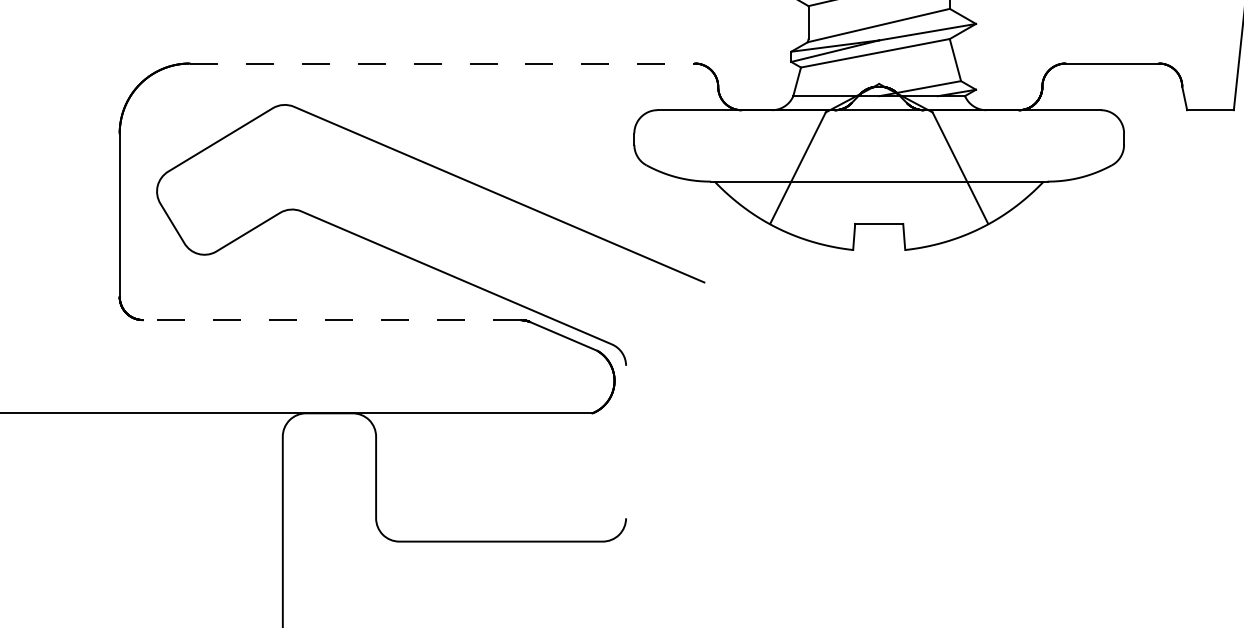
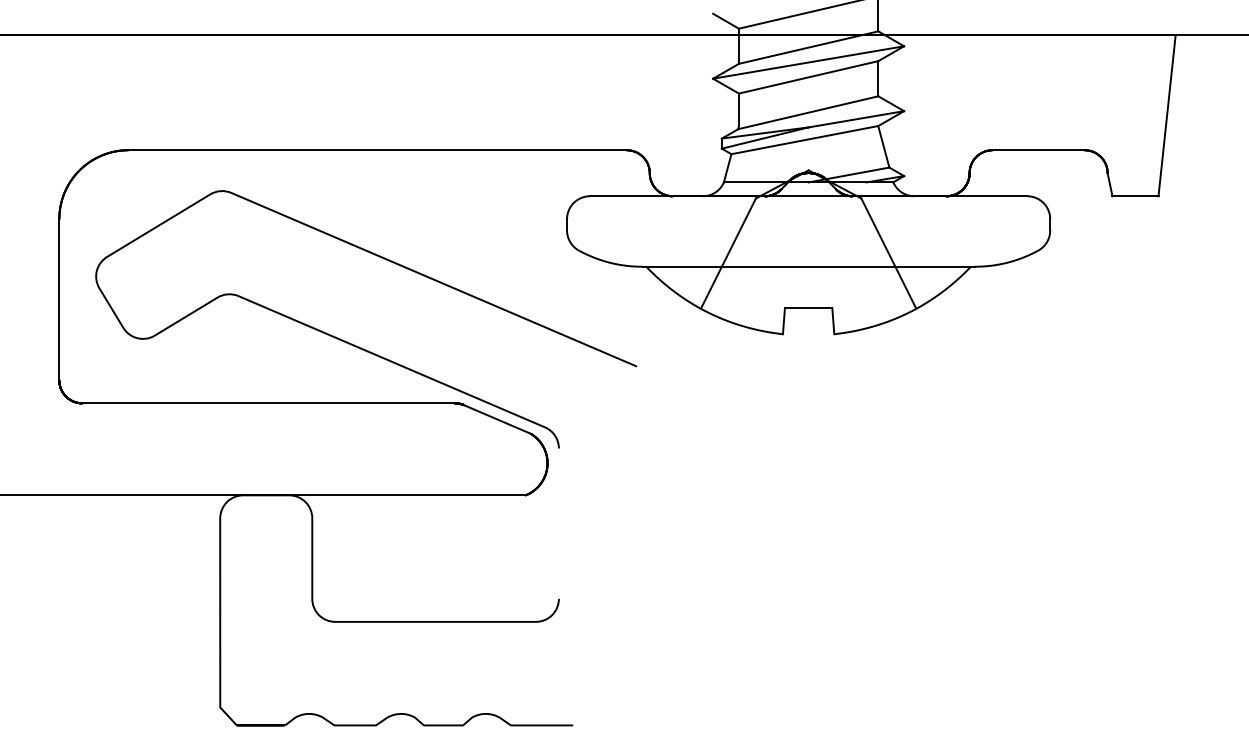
line: (443, 63) -> (378, 150), dashed -> solid
line: (331, 320) -> (268, 403), dashed -> solid

